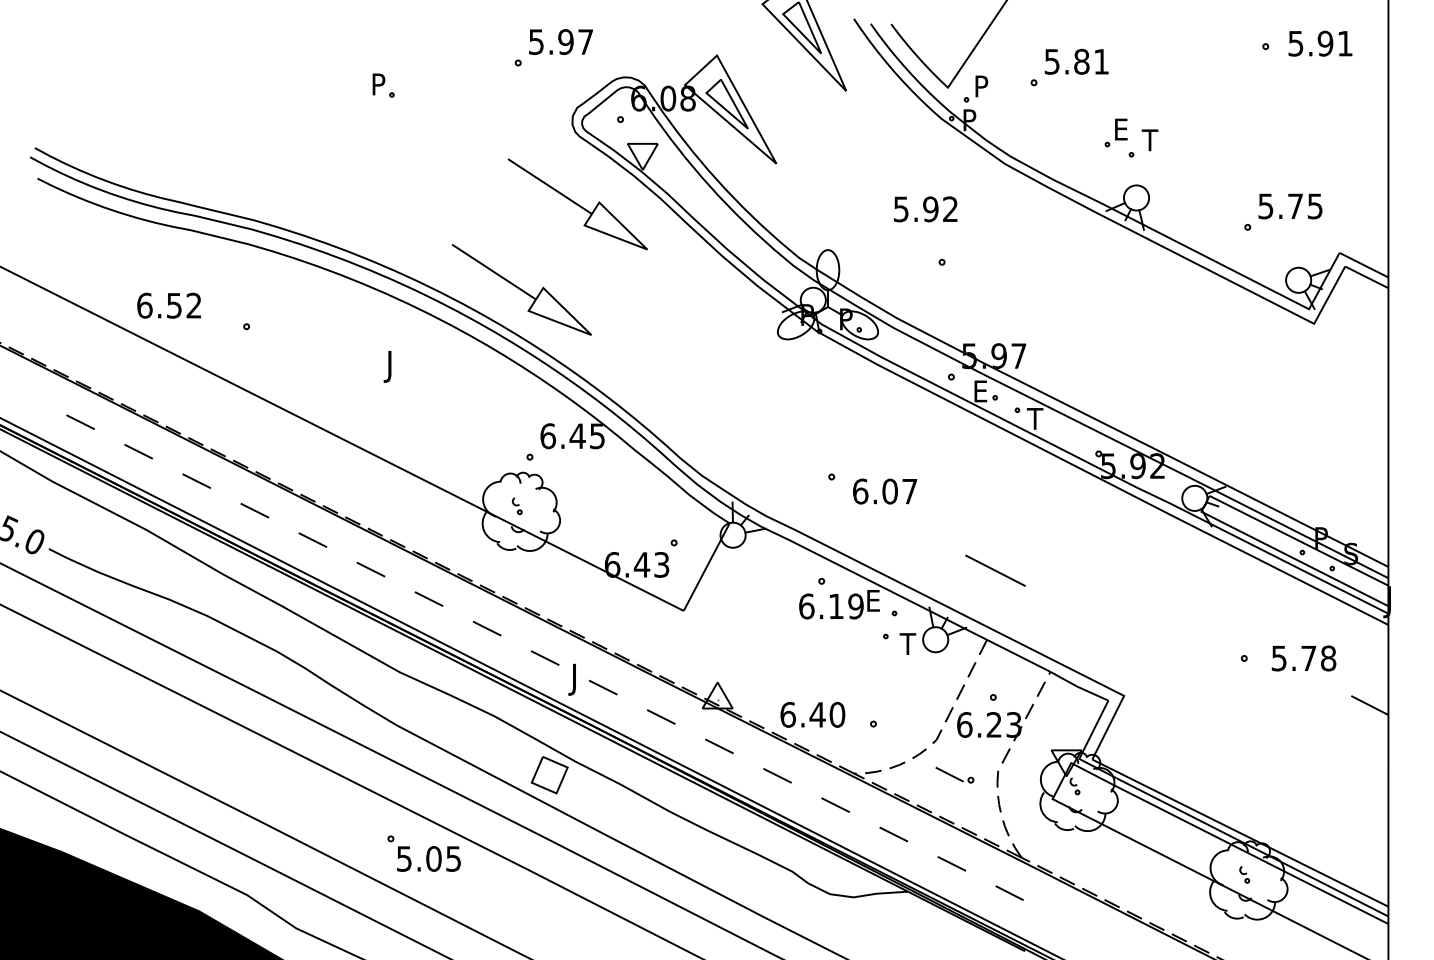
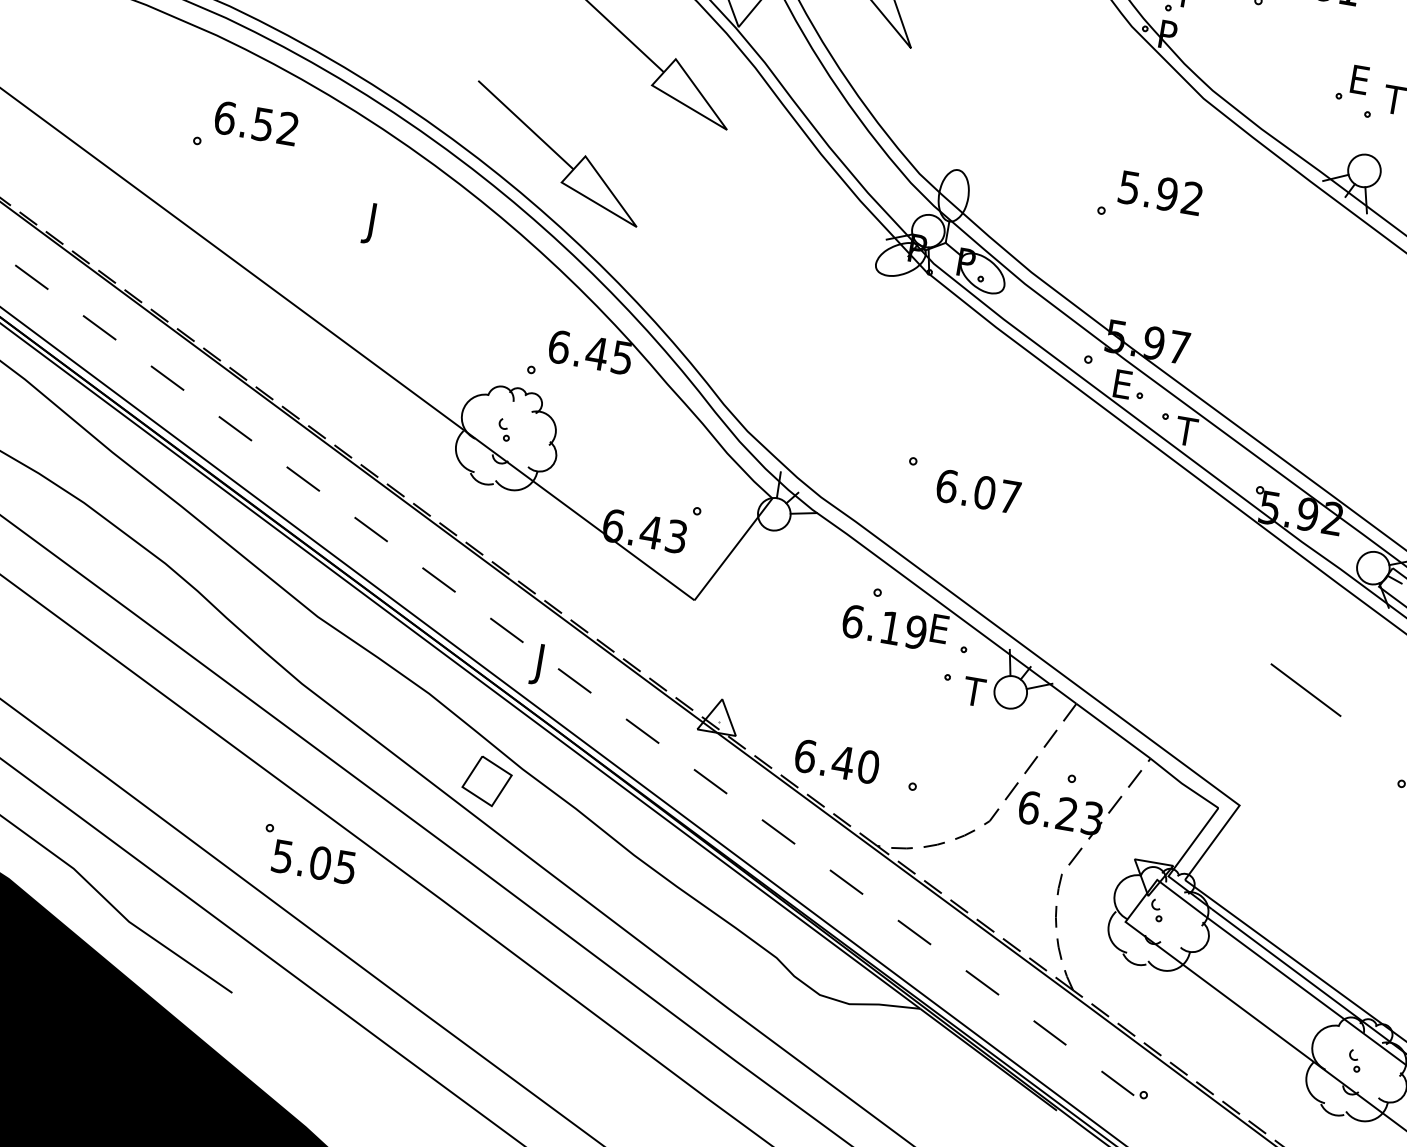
text: (925, 209) -> (1160, 193), moved
text: (168, 305) -> (255, 122), moved
line: (995, 570) -> (1306, 689), moved
part: (954, 775) -> (1123, 1085), moved

